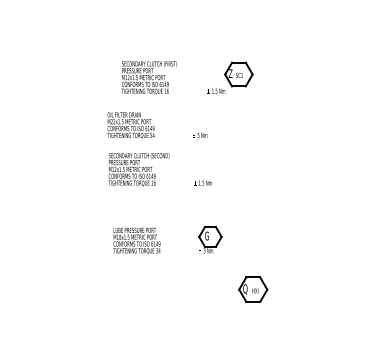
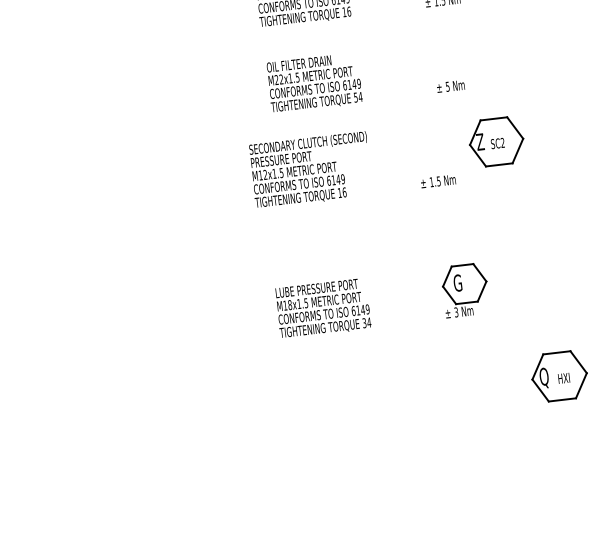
text: (157, 125) -> (365, 76), moved
part: (235, 166) -> (497, 141), added

